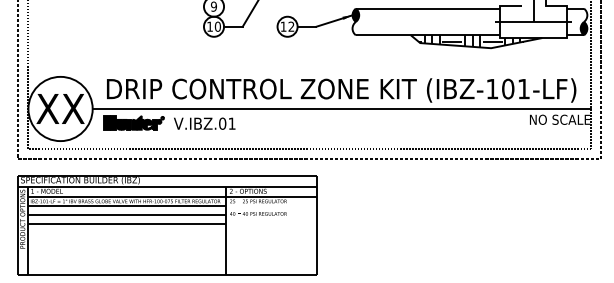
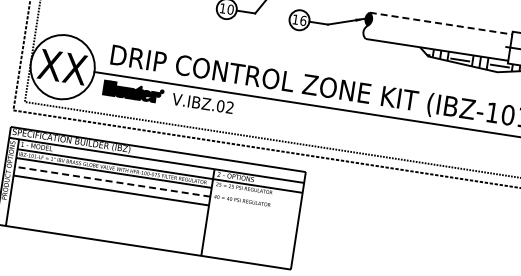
line: (428, 8) -> (441, 23), solid -> dashed
text: (291, 26) -> (303, 20), 12 -> 16
text: (231, 123) -> (229, 107), V.IBZ.01 -> V.IBZ.02
line: (127, 214) -> (112, 181), solid -> dashed

